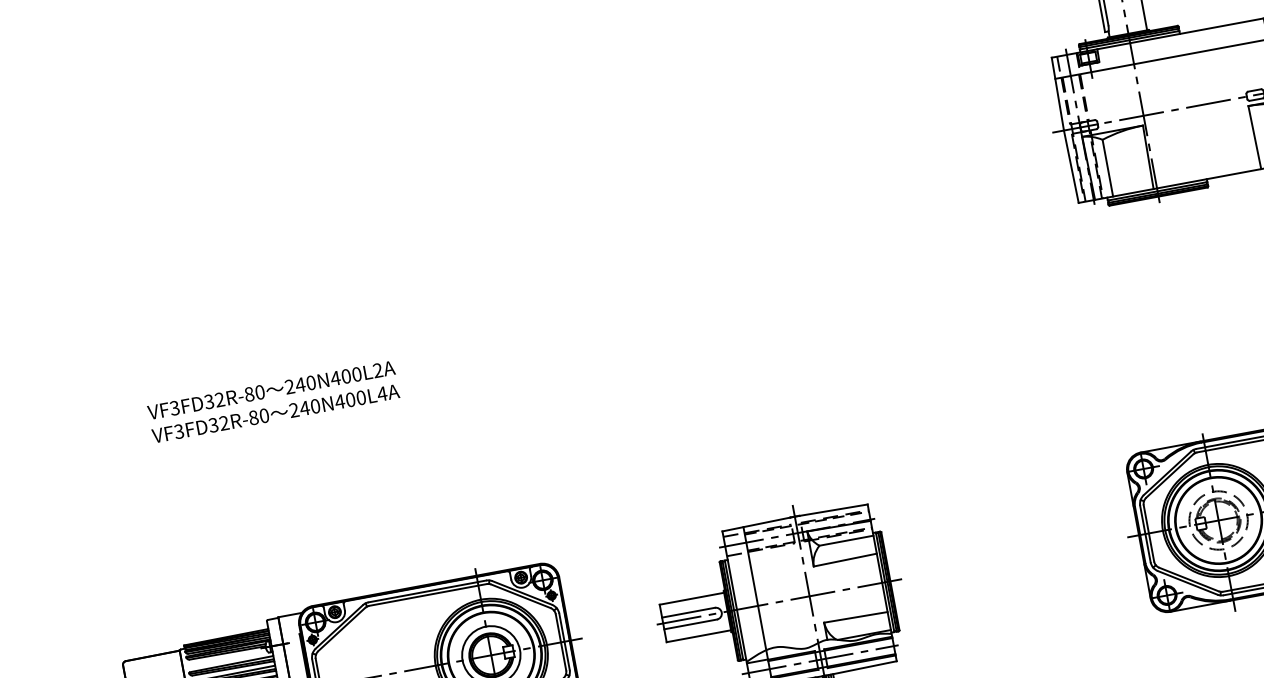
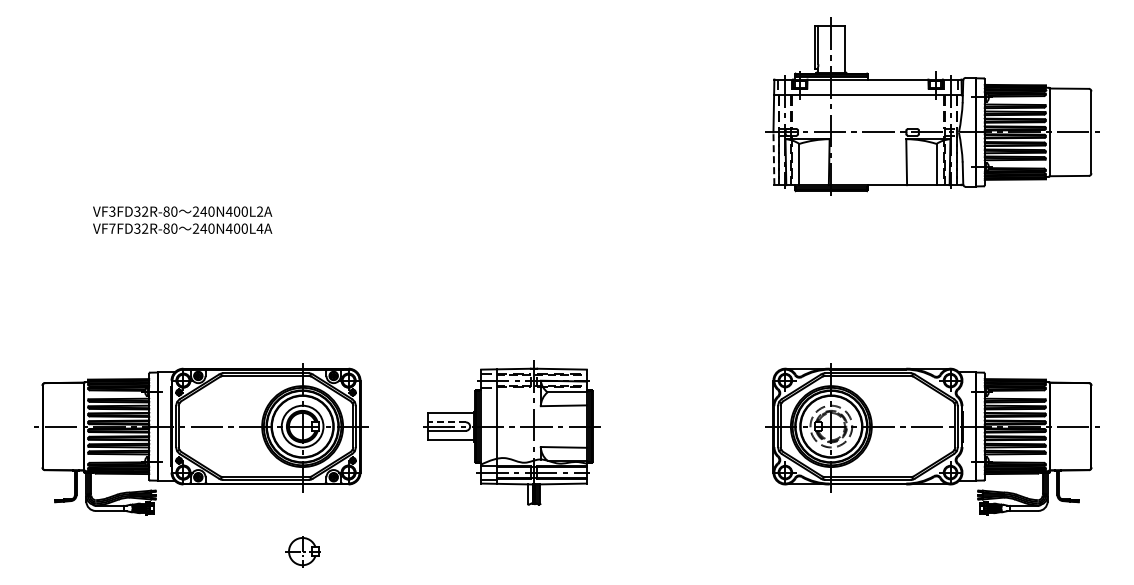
line: (1070, 166) -> (773, 158), solid -> dashed
text: (179, 431) -> (112, 228), VF3FD32R-80 -> VF7FD32R-80
line: (688, 612) -> (446, 422), solid -> dashed

